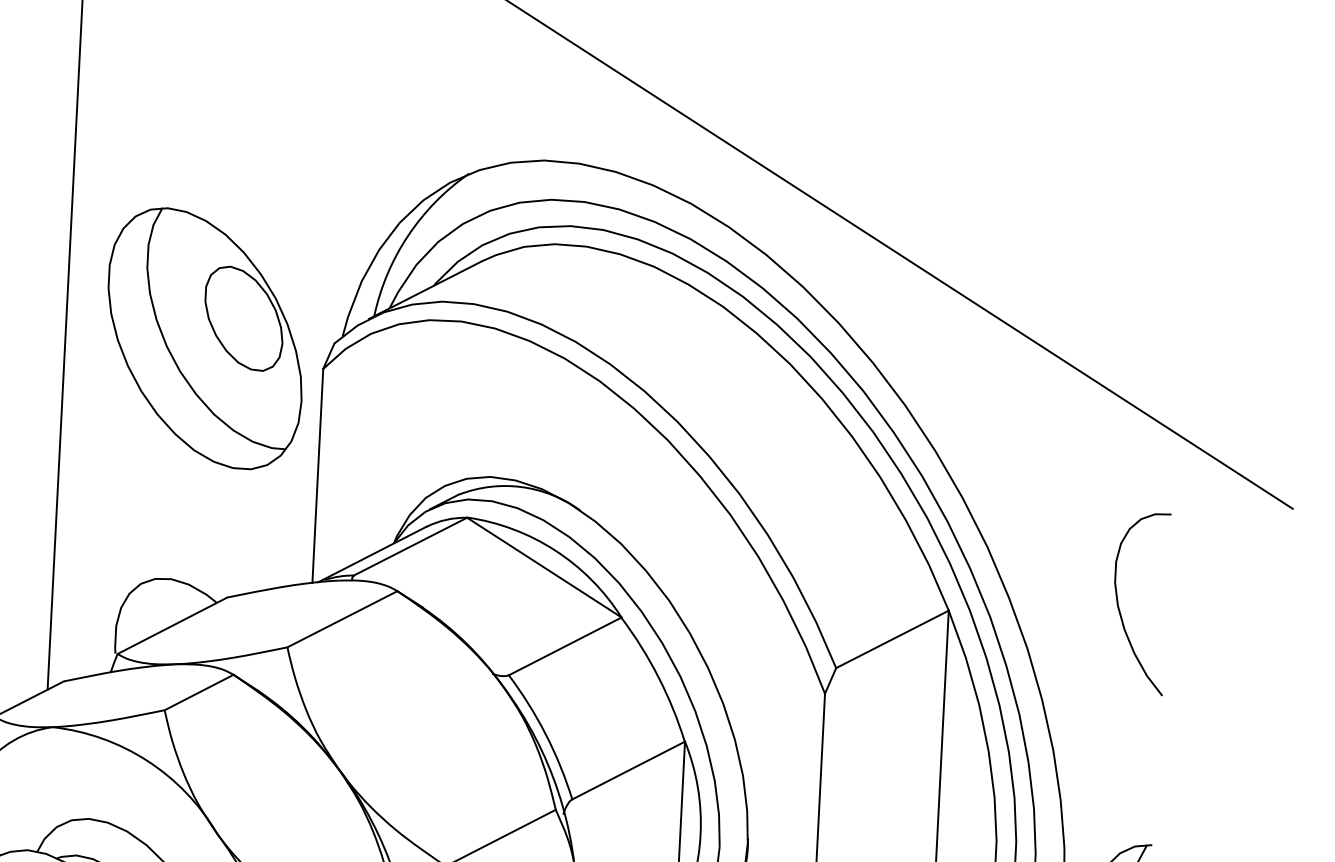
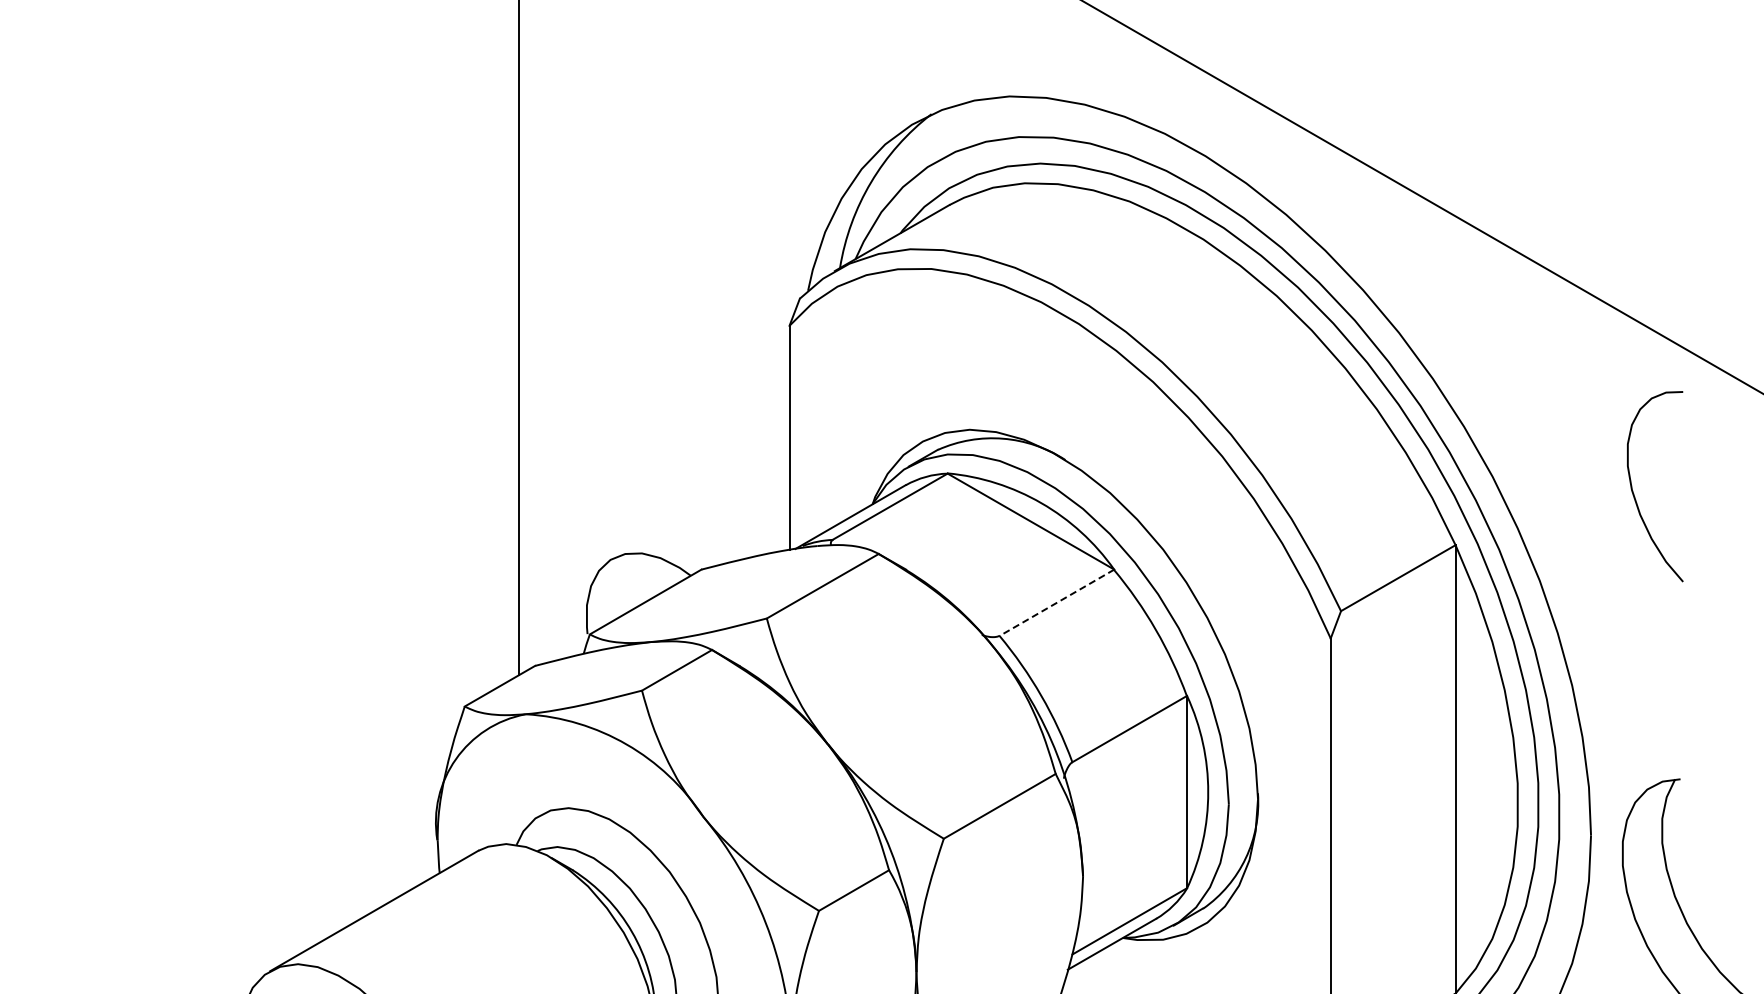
part: (205, 338) -> (664, 300), removed
curve: (1120, 609) -> (1634, 493), moved
line: (564, 646) -> (1056, 602), solid -> dashed

